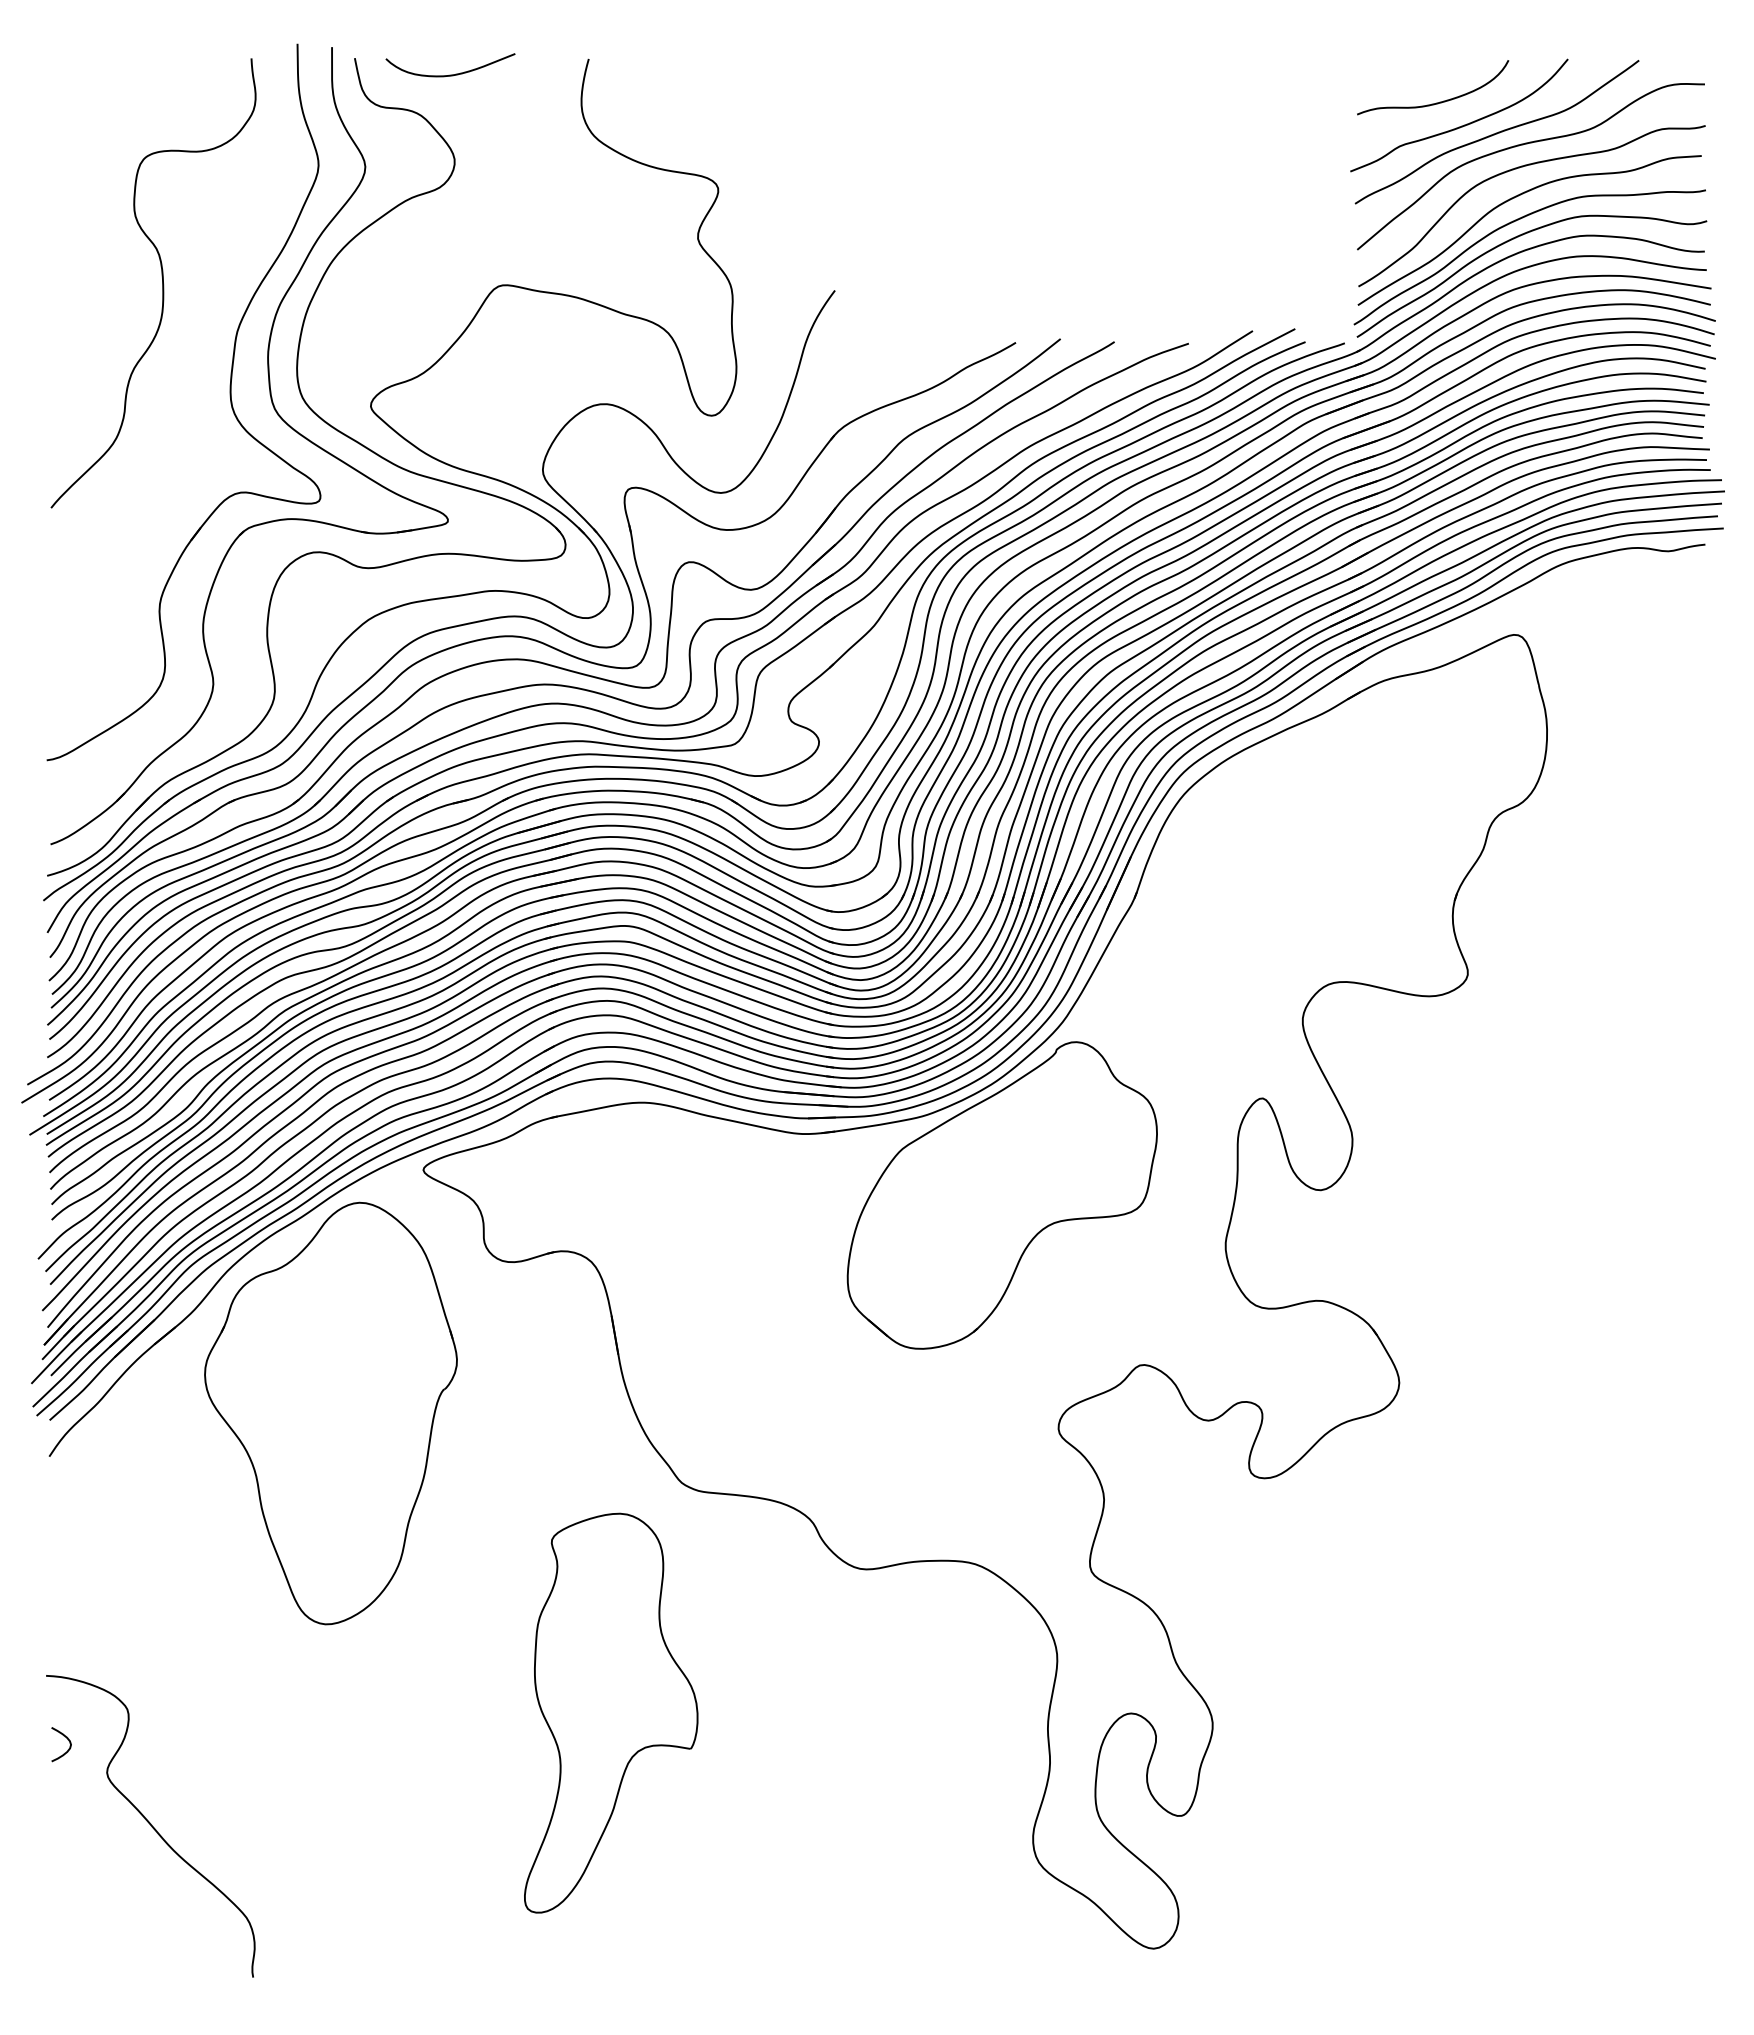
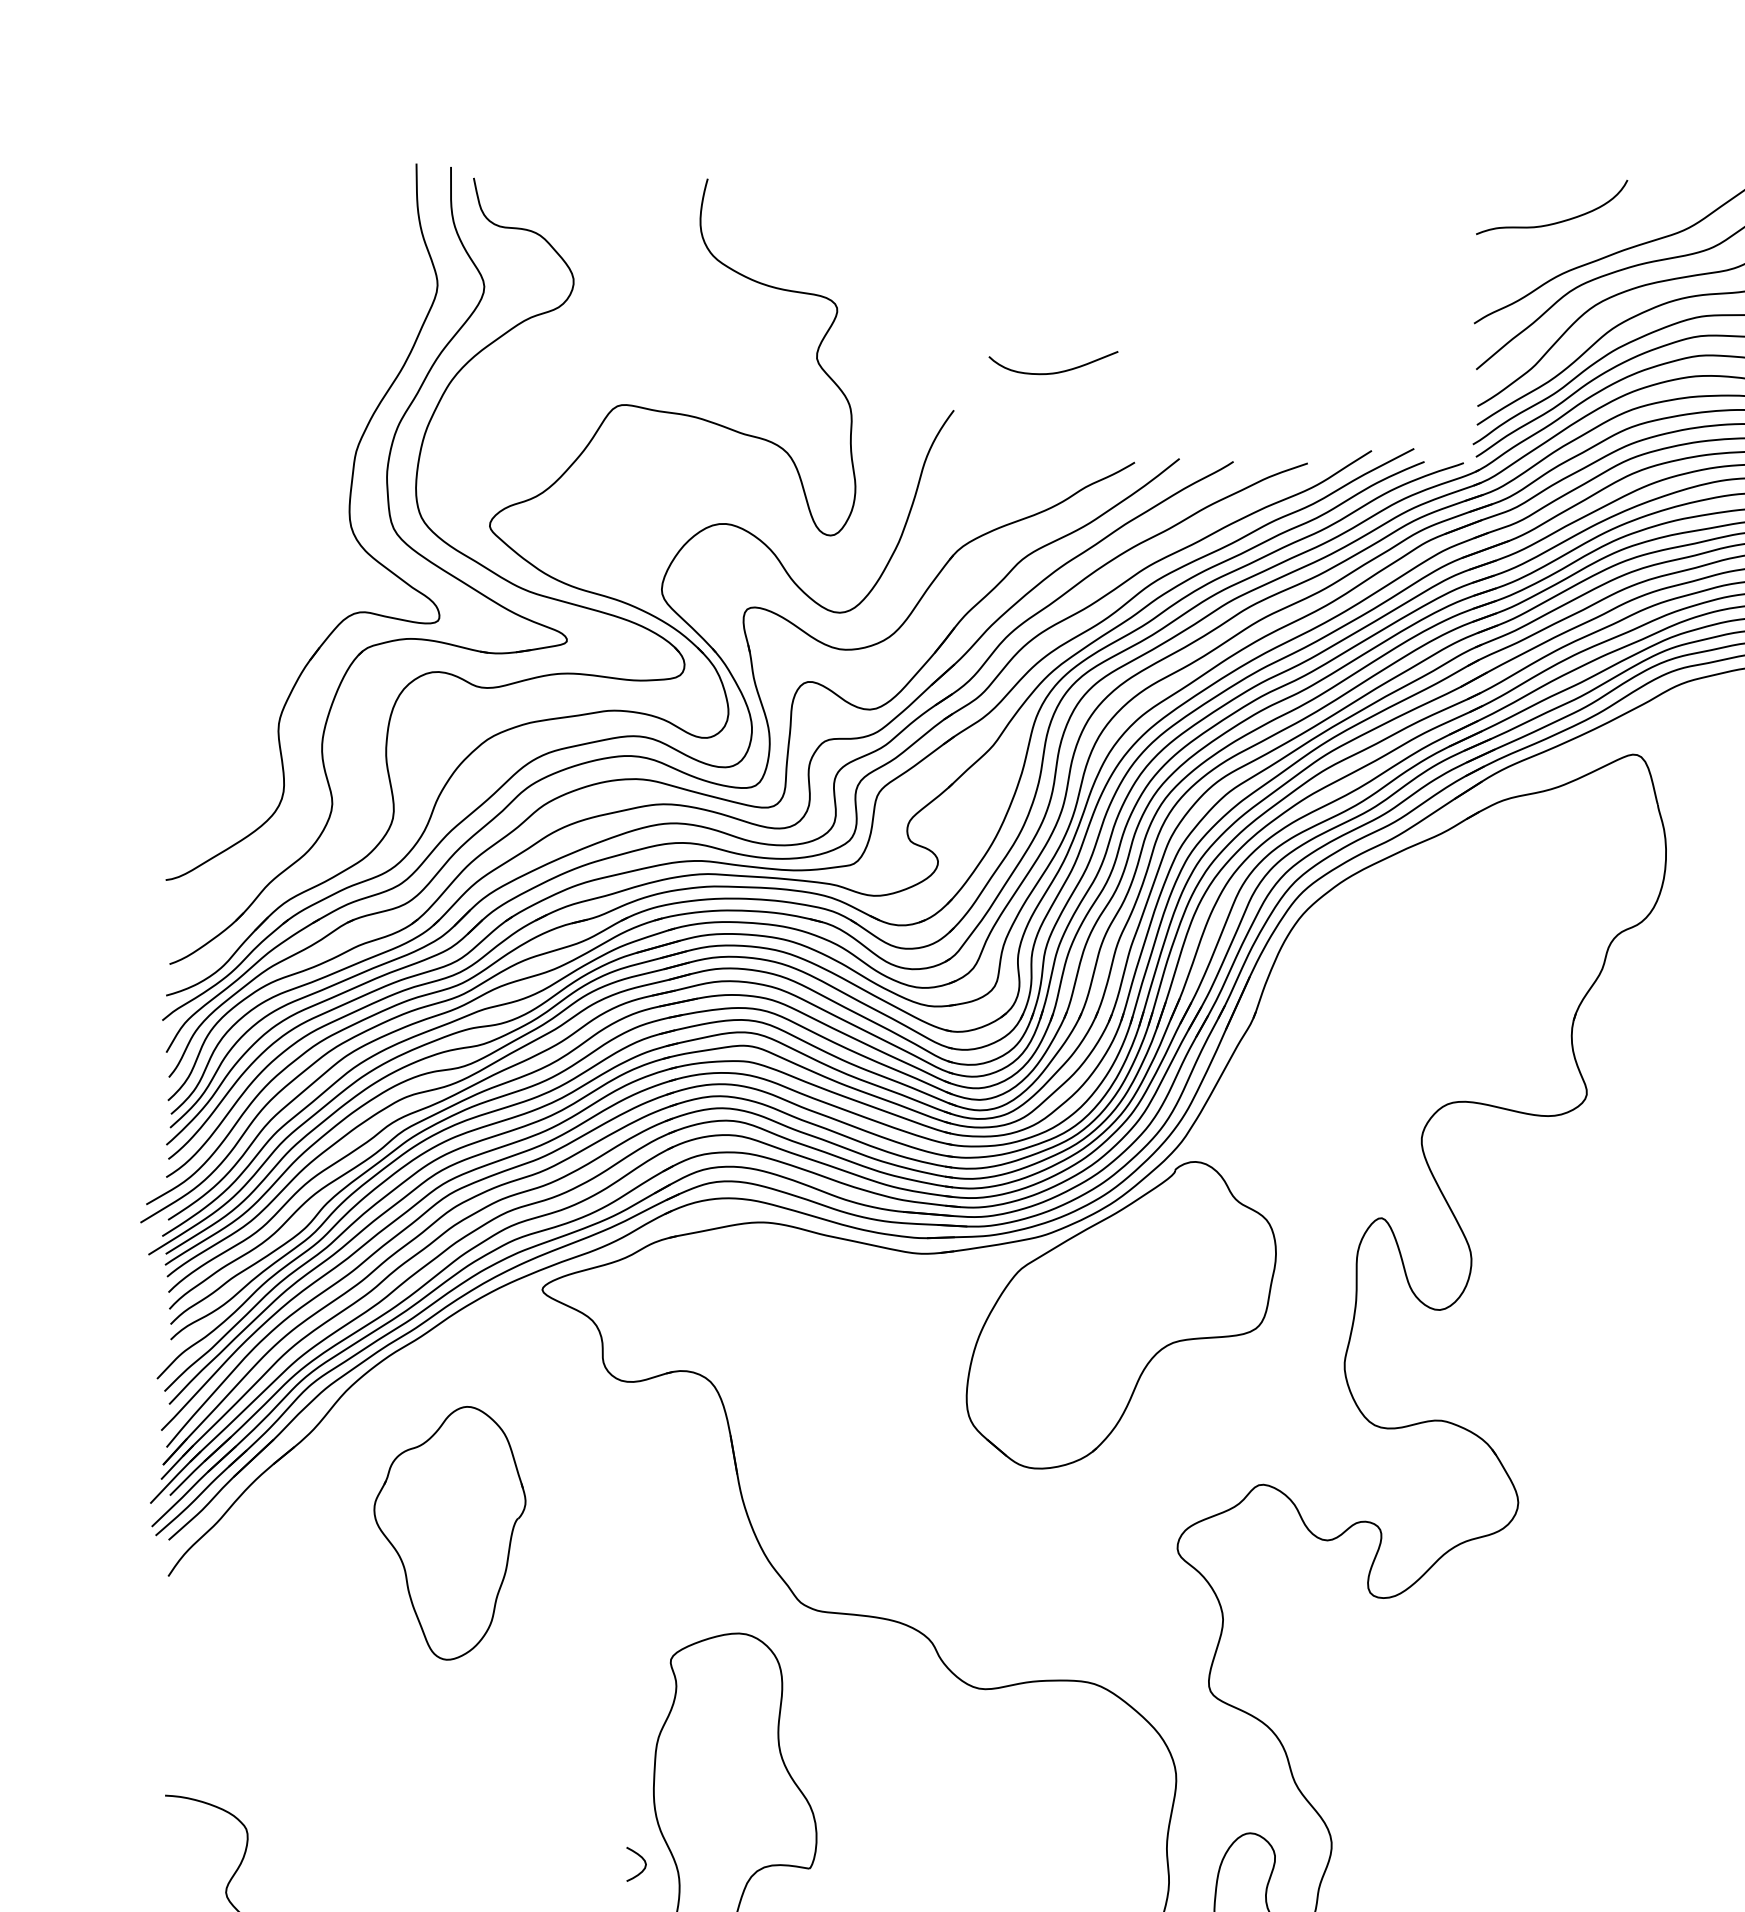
curve: (450, 74) -> (1053, 372), moved
curve: (1461, 125) -> (1580, 245), removed
curve: (162, 283) -> (281, 403), removed
part: (330, 1413) -> (449, 1533), size x0.6
curve: (68, 1741) -> (643, 1861), moved

